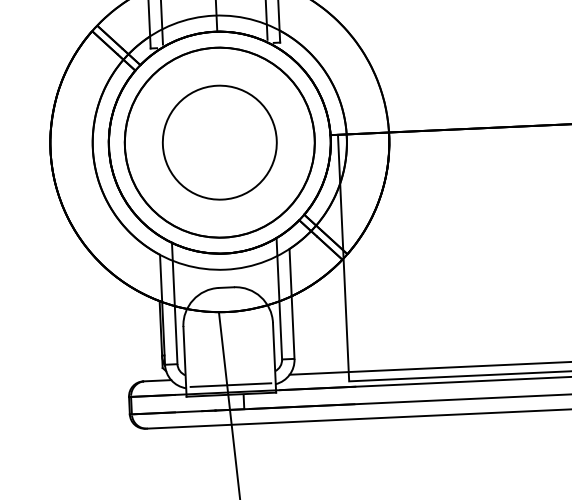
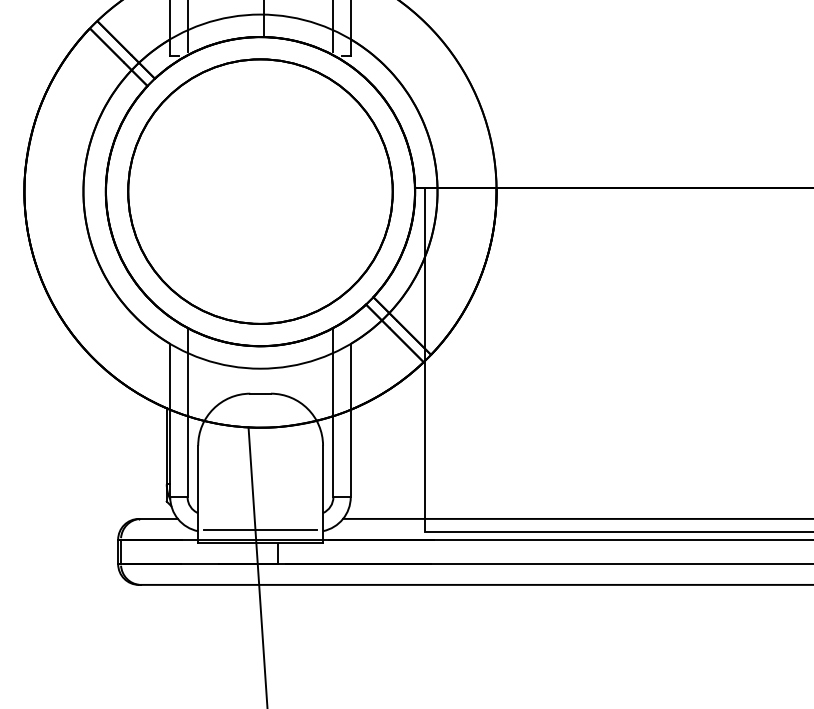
circle: (219, 142) -> (260, 191), size x1.67

